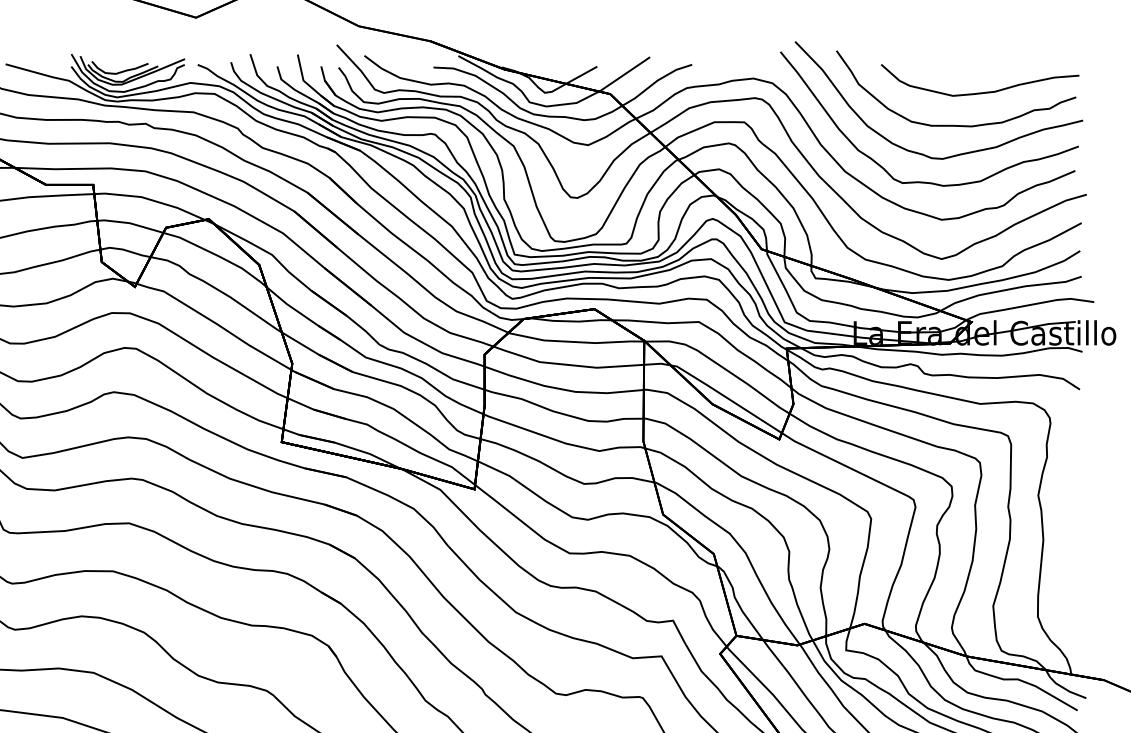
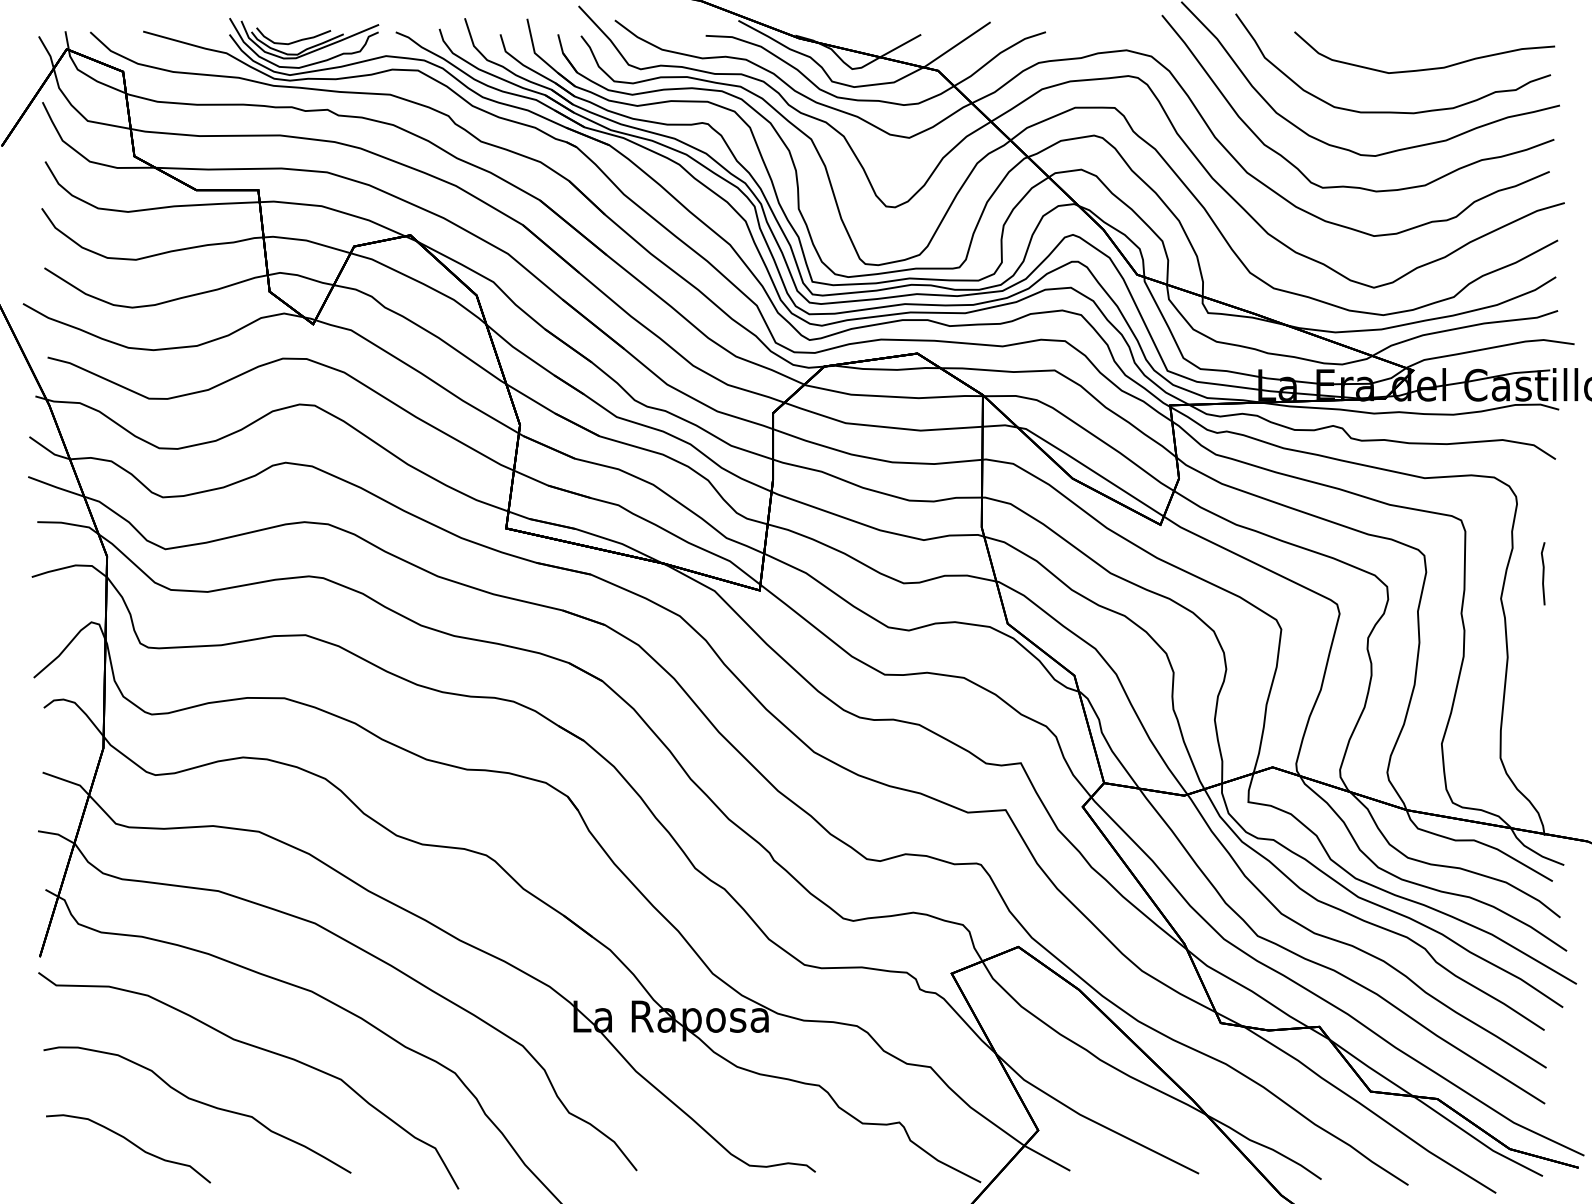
line: (1069, 476) -> (1542, 573), added

